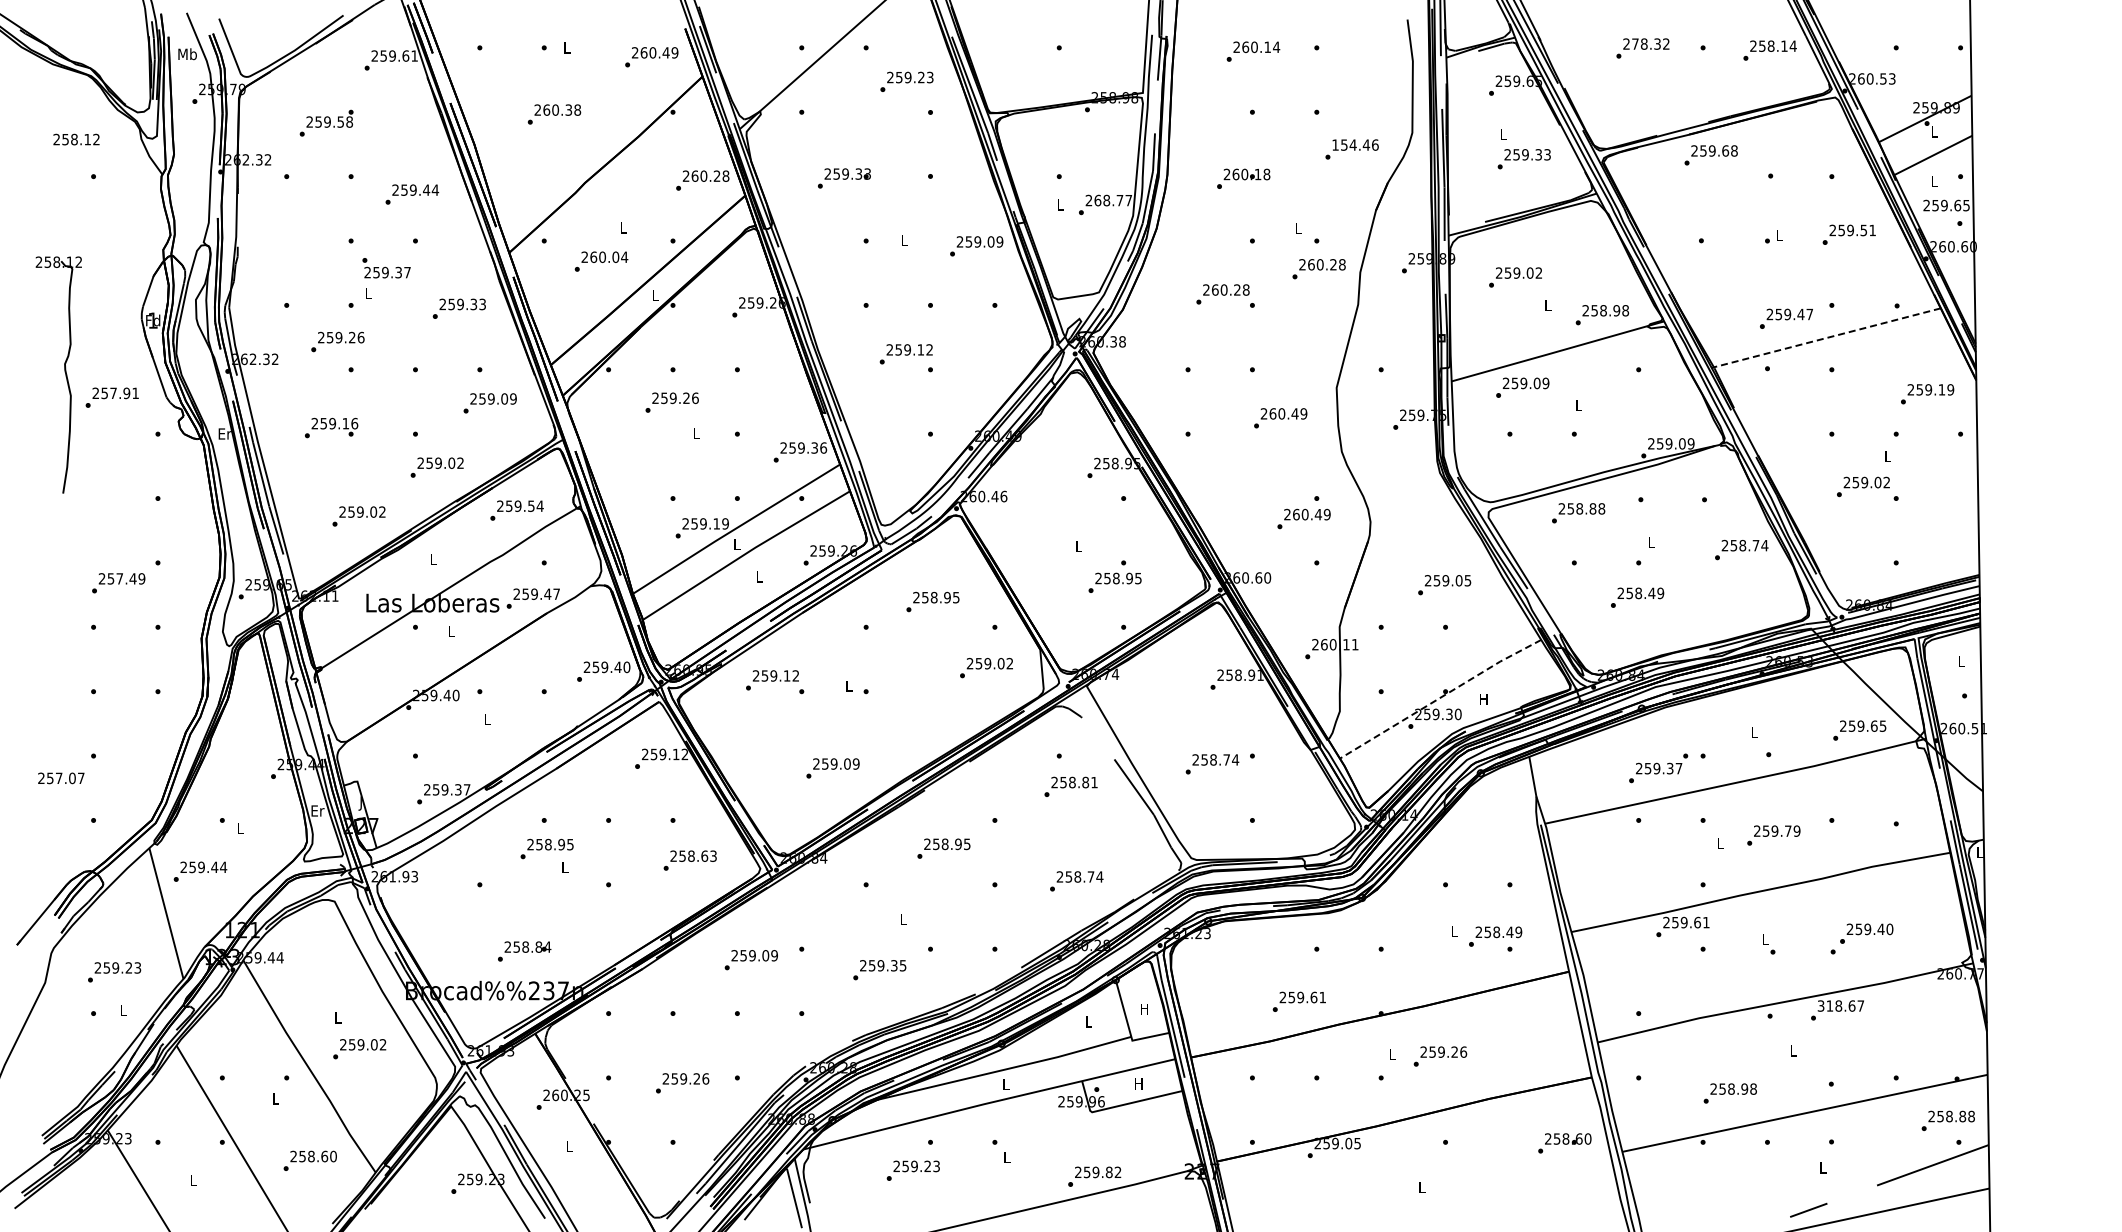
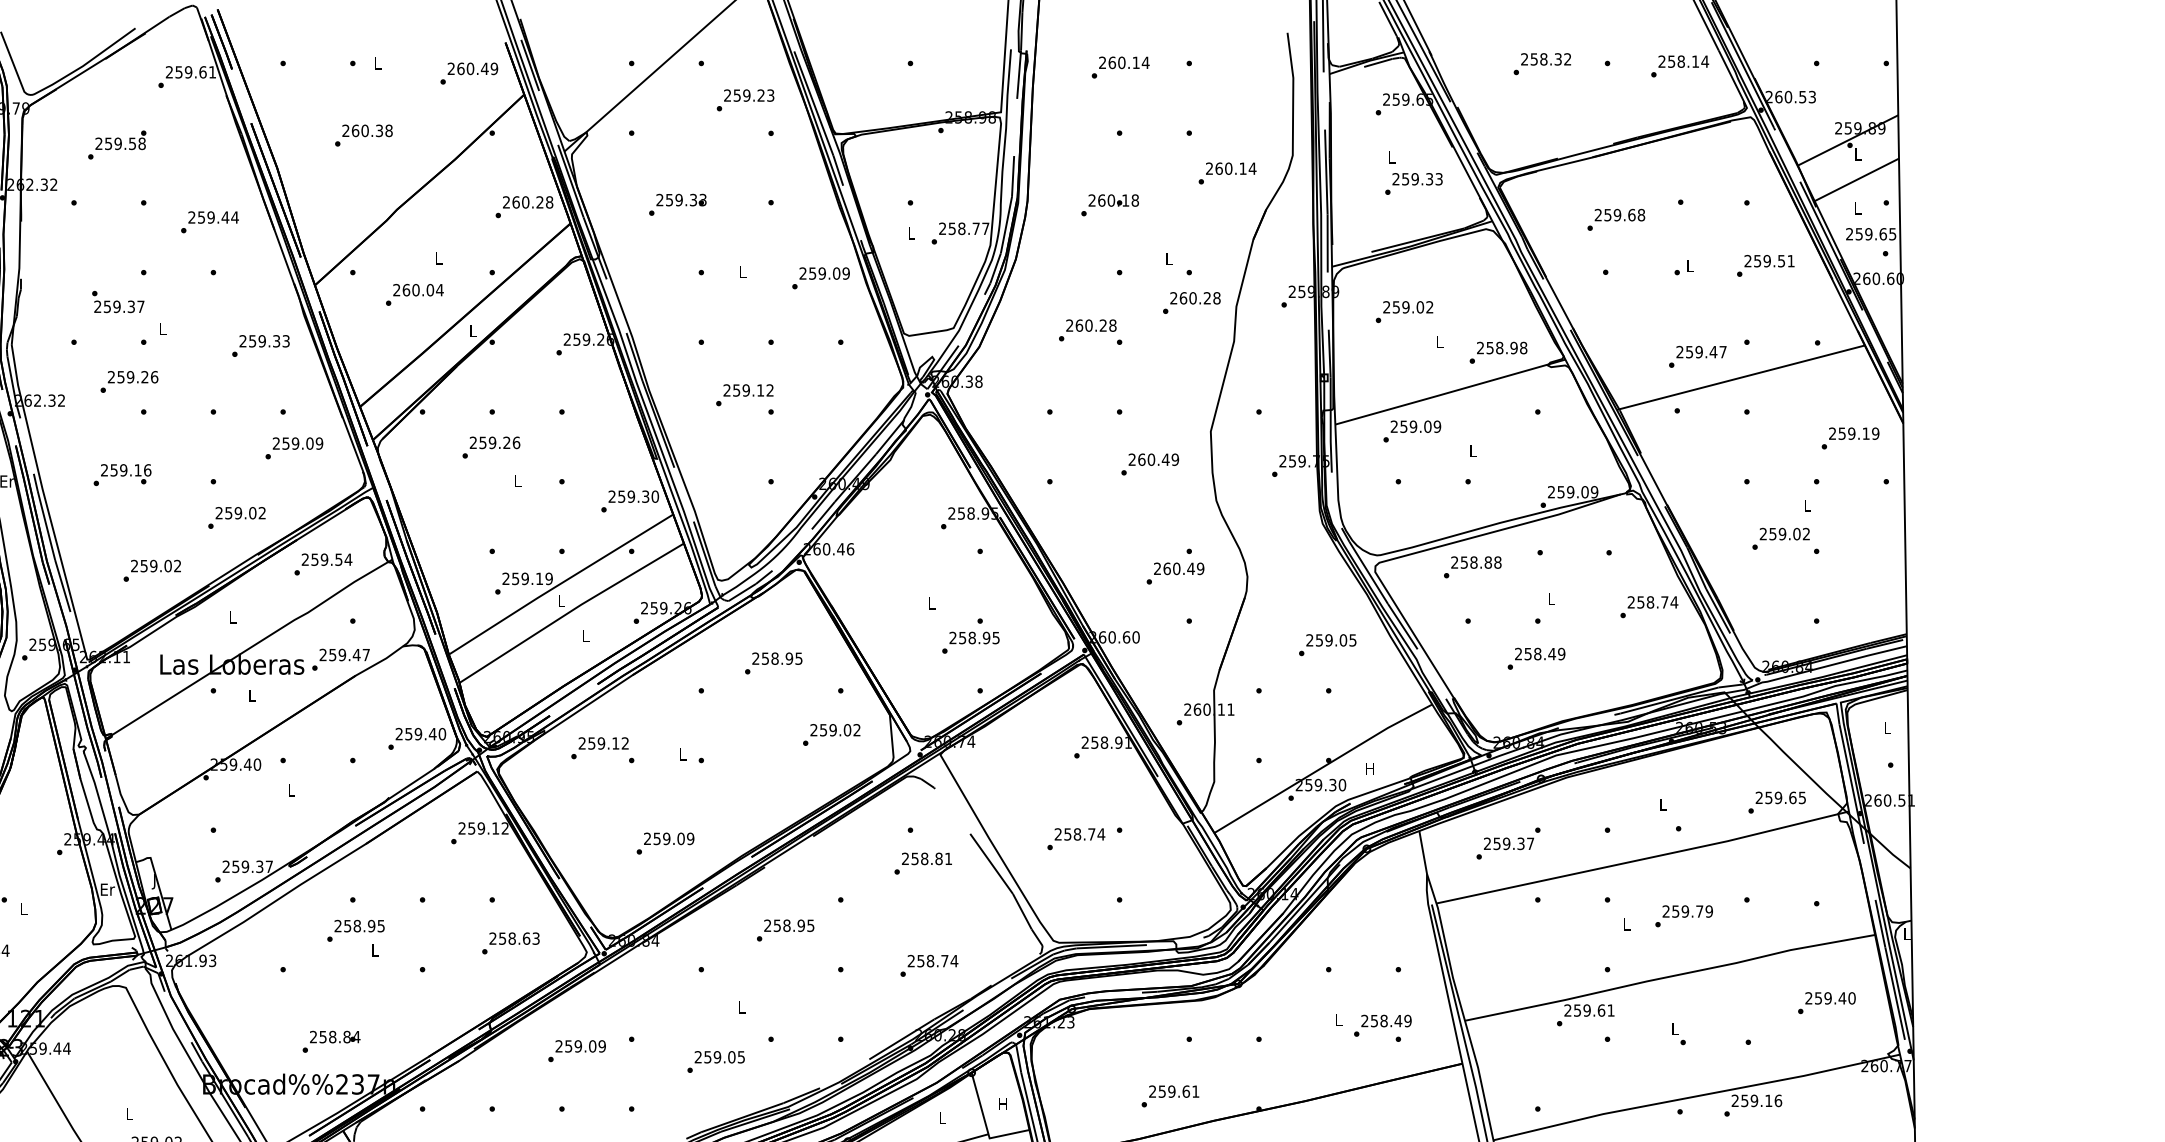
text: (1635, 43) -> (1534, 58), 278.32 -> 258.32
text: (1355, 144) -> (1231, 168), 154.46 -> 260.14
text: (1710, 155) -> (1615, 220), moved
text: (1097, 200) -> (951, 228), 268.77 -> 258.77
text: (386, 268) -> (118, 302), moved
line: (1825, 338) -> (1740, 378), dashed -> solid
text: (823, 447) -> (655, 496), 259.36 -> 259.30
line: (1440, 697) -> (1323, 766), dashed -> solid
text: (1658, 768) -> (1508, 843), moved
text: (1866, 933) -> (1826, 1002), moved
text: (893, 965) -> (730, 1056), 259.35 -> 259.05
text: (1840, 1005) -> (1756, 1100), 318.67 -> 259.16

